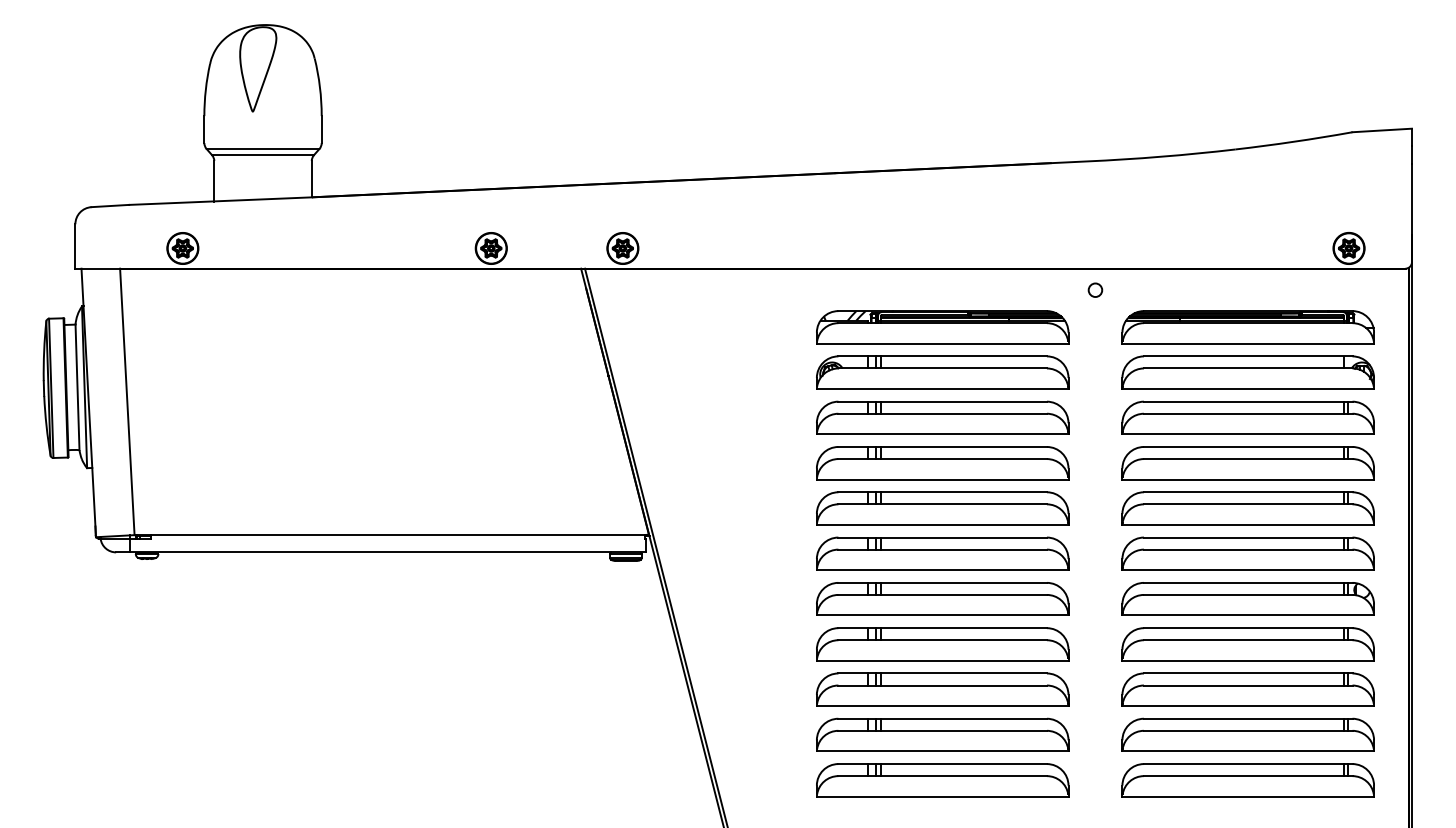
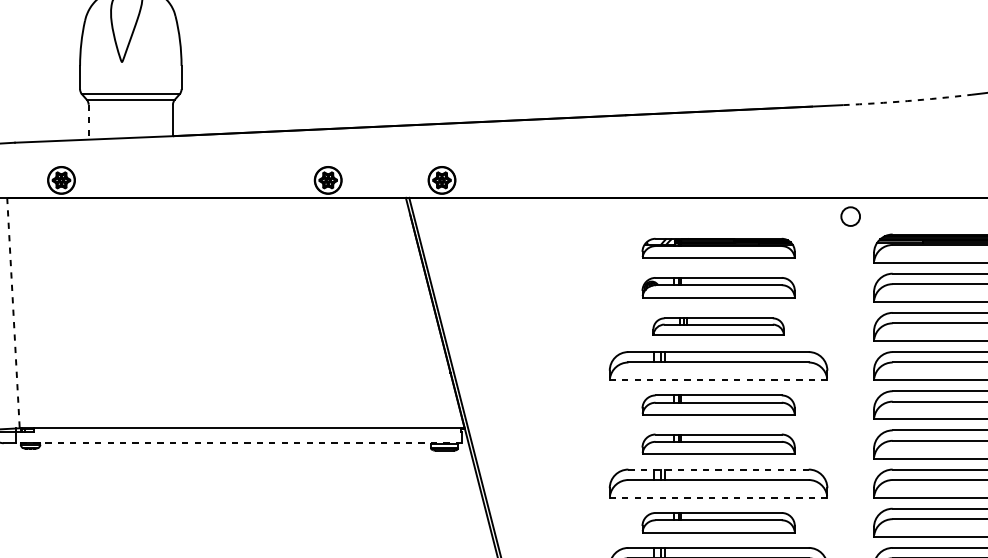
arc: (1161, 156) -> (907, 100), solid -> dashed
line: (214, 181) -> (88, 122), solid -> dashed
circle: (1095, 289) -> (850, 215), size x1.6
part: (942, 327) -> (718, 248), size x0.7
part: (942, 372) -> (718, 287), size x0.7
line: (127, 402) -> (13, 313), solid -> dashed
part: (942, 417) -> (718, 326), size x0.6
line: (942, 479) -> (718, 380), solid -> dashed
part: (942, 508) -> (718, 405), size x0.7
line: (388, 552) -> (239, 443), solid -> dashed
part: (942, 553) -> (718, 444), size x0.7
line: (942, 582) -> (718, 469), solid -> dashed
line: (942, 615) -> (718, 497), solid -> dashed
part: (942, 644) -> (718, 522), size x0.7

